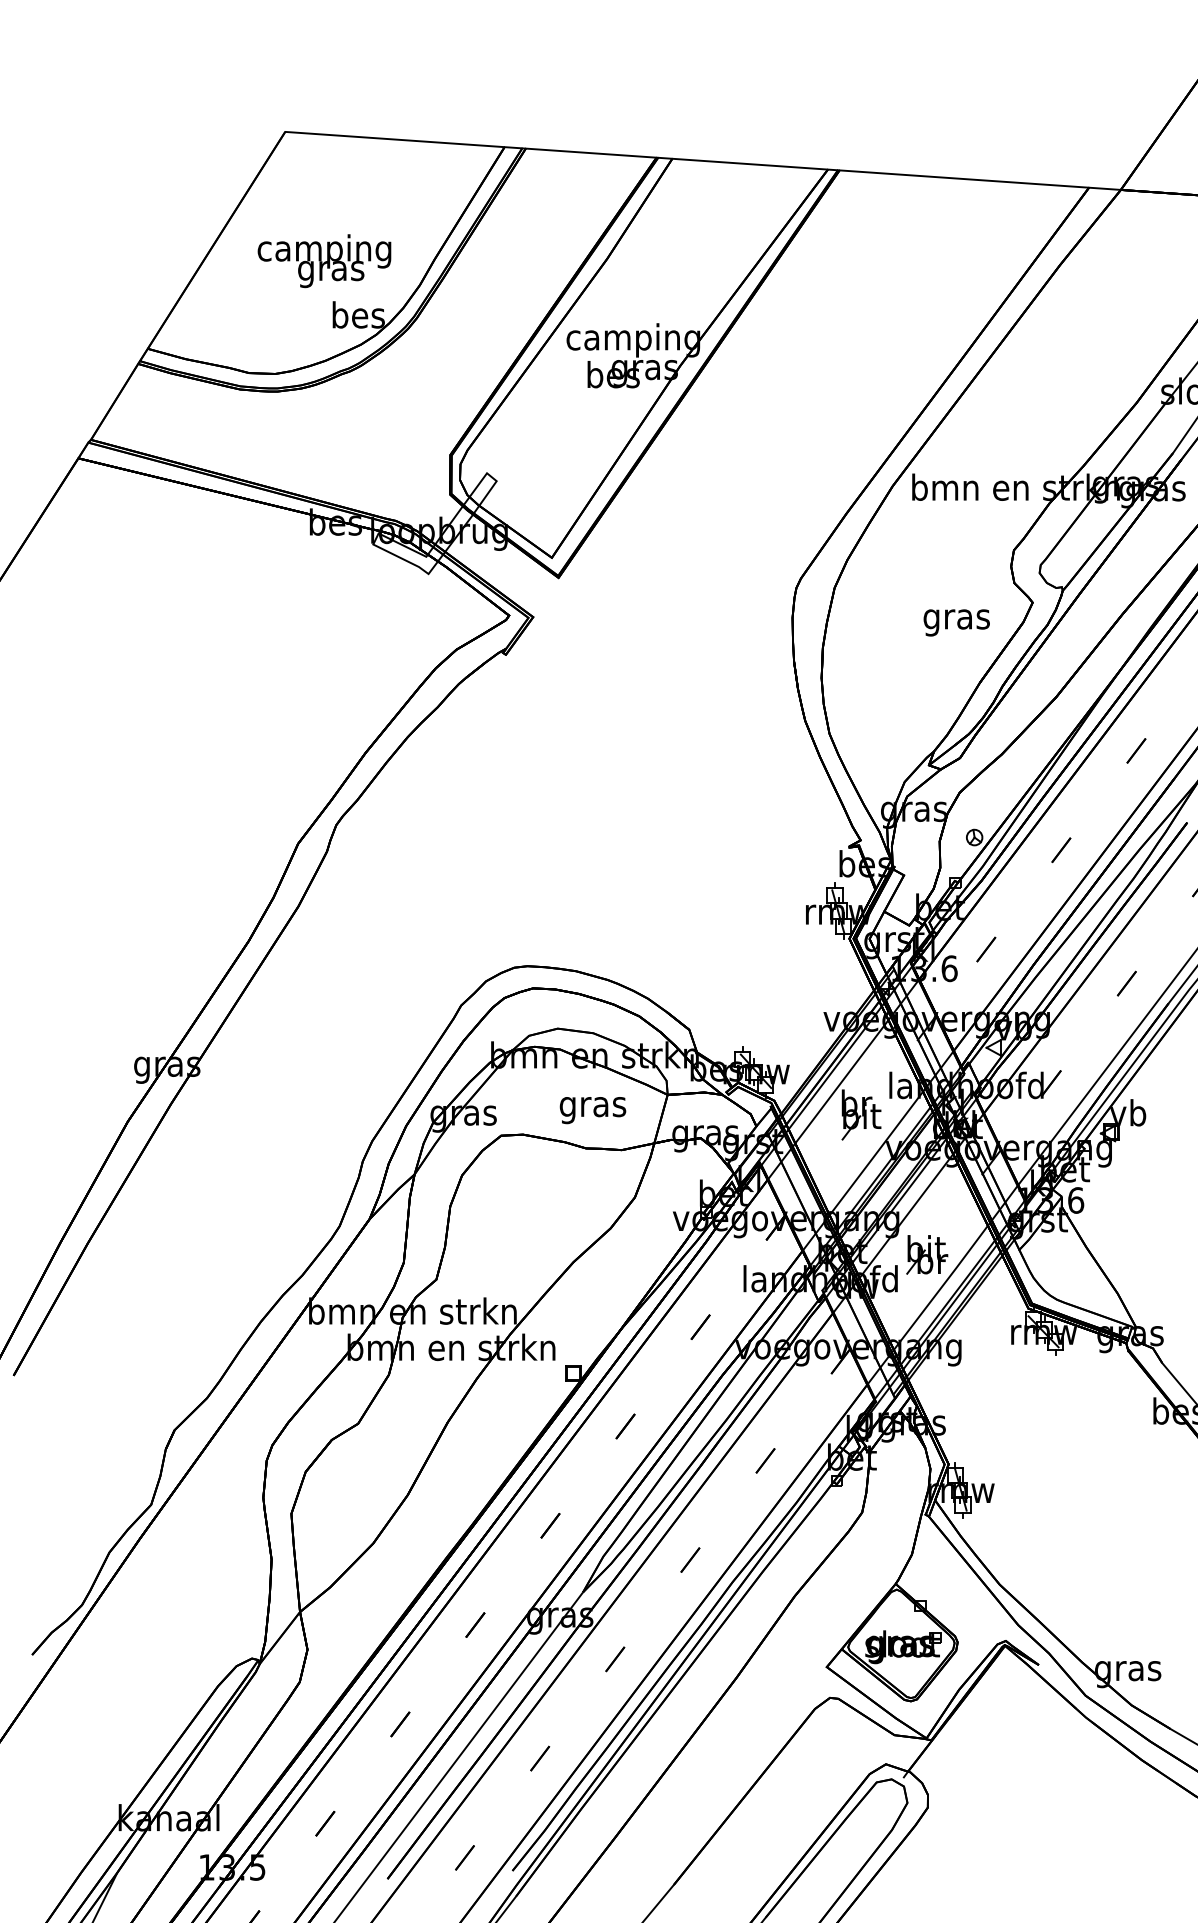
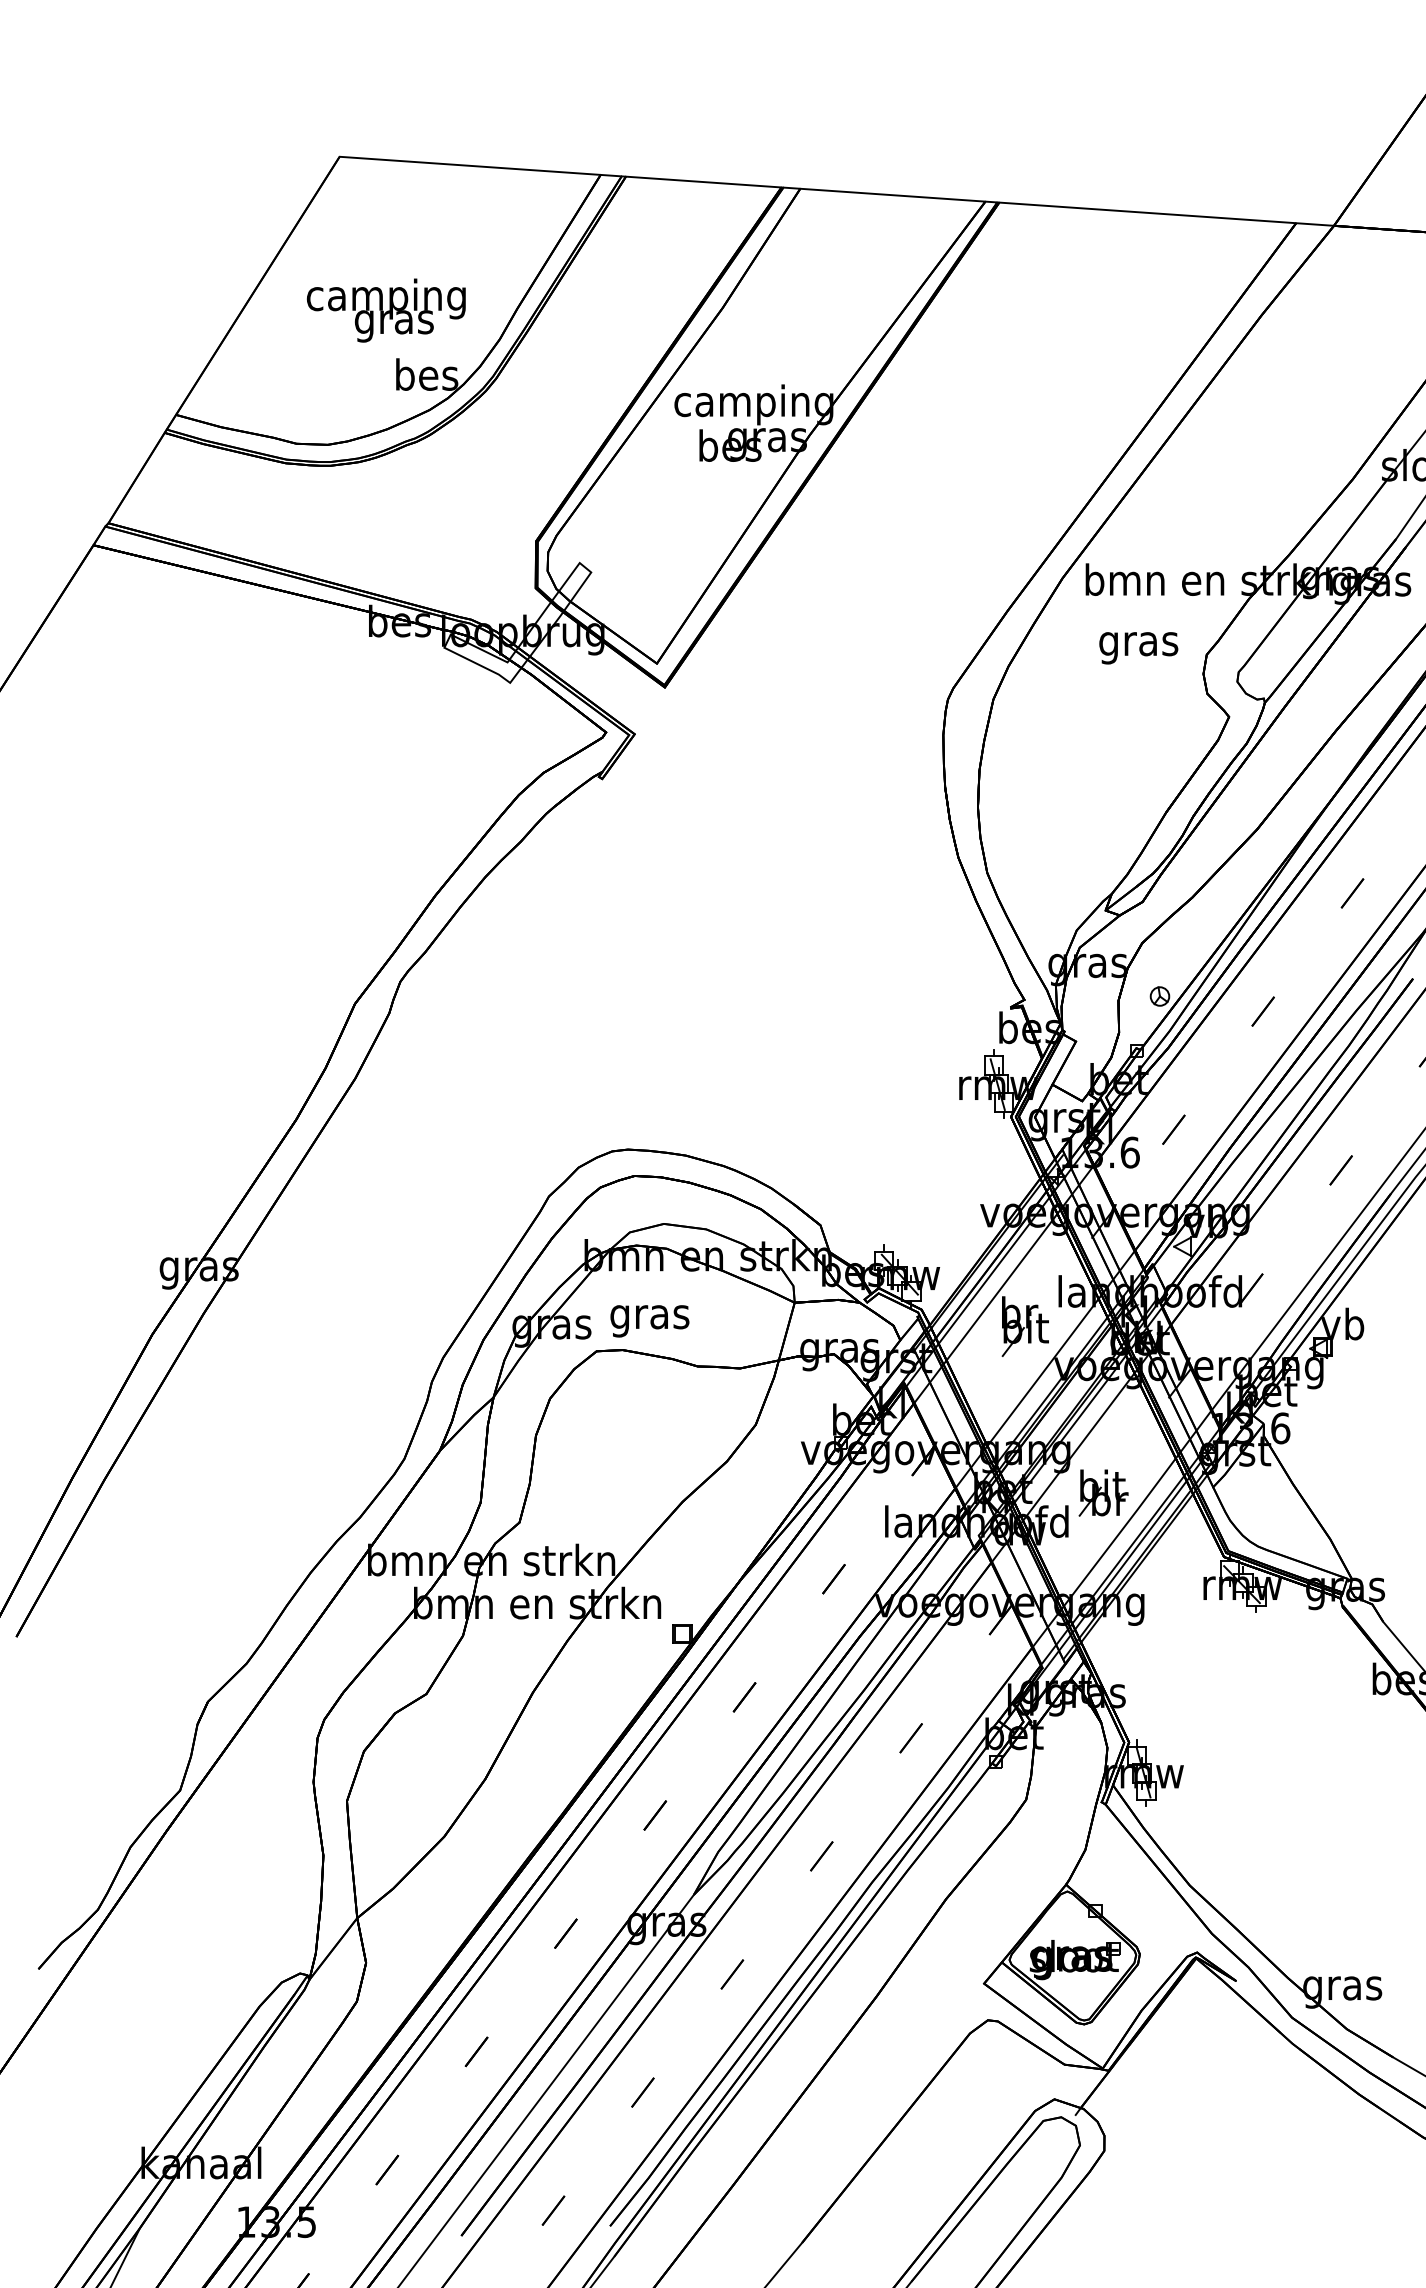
text: (956, 622) -> (1138, 647), moved
text: (592, 1110) -> (649, 1321), moved

